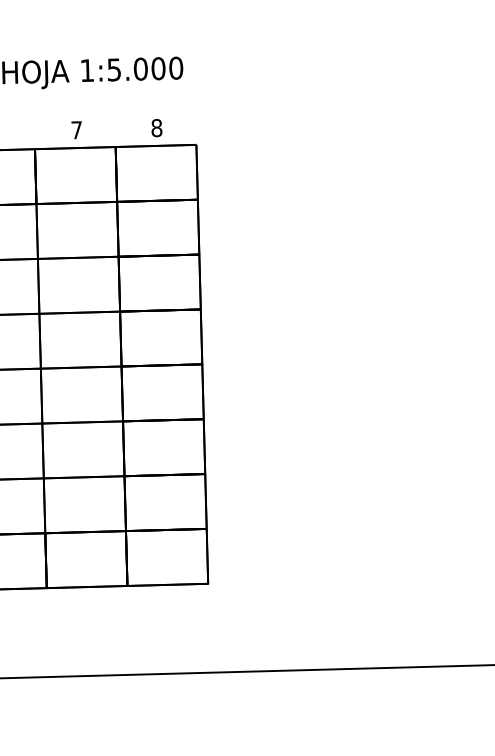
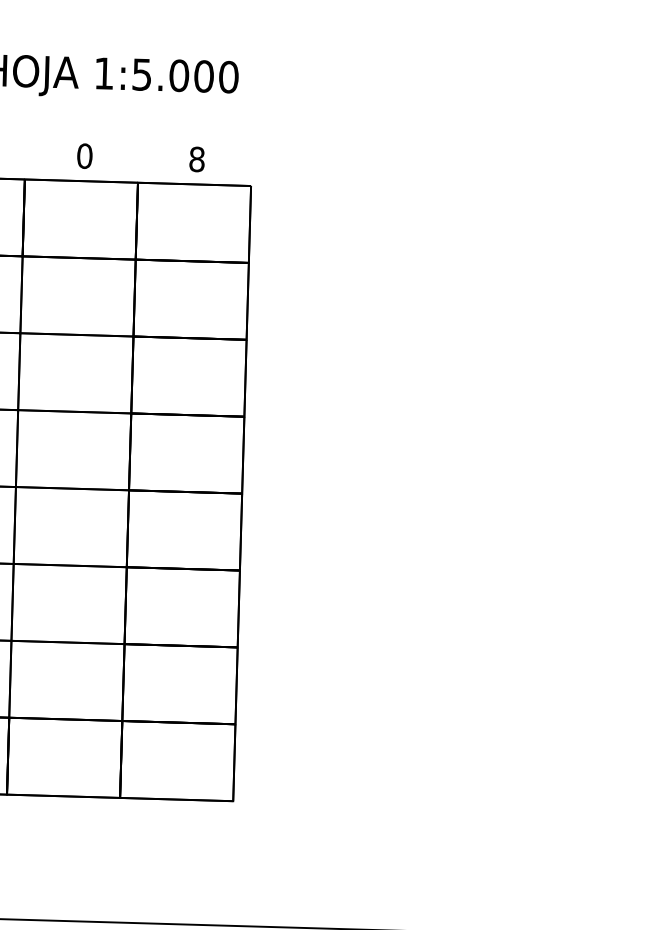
text: (76, 130) -> (84, 156), 7 -> 0

